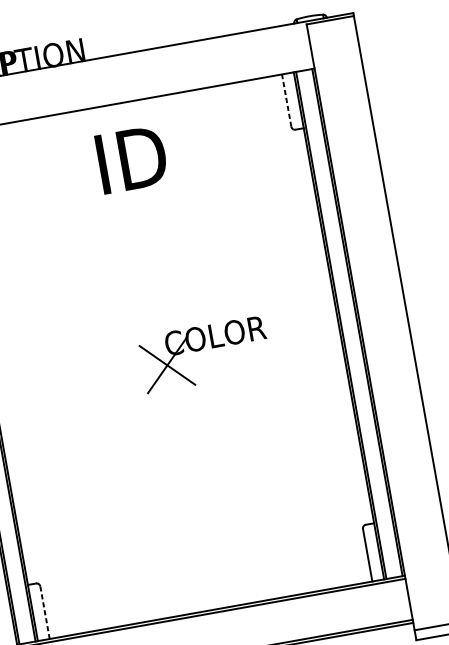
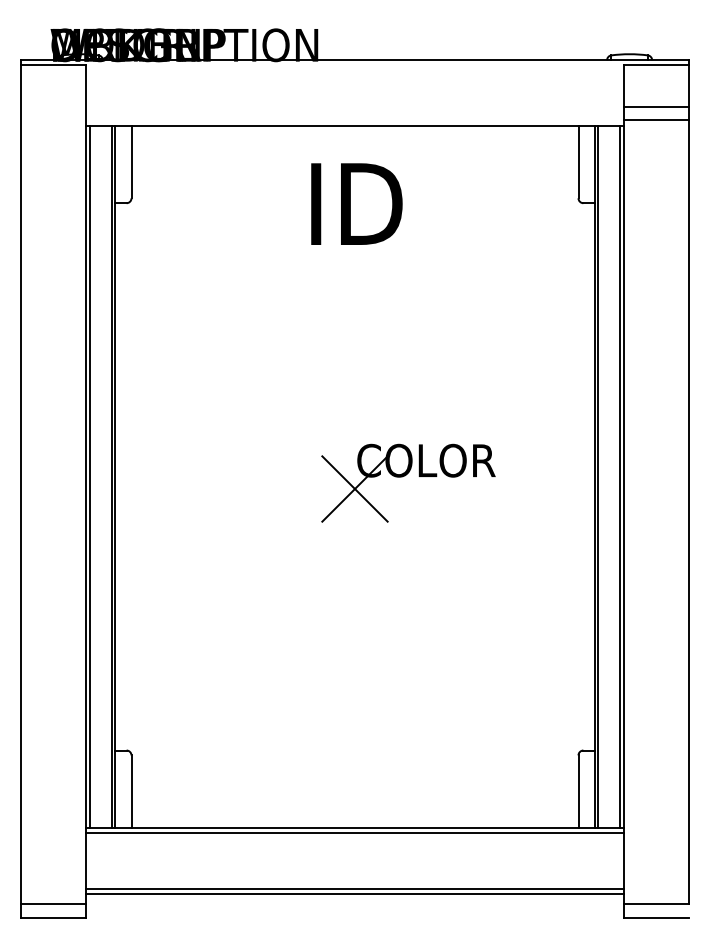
line: (335, 50) -> (655, 106), added
line: (336, 60) -> (655, 120), added
line: (286, 100) -> (578, 161), dashed -> solid
line: (45, 613) -> (131, 792), dashed -> solid

